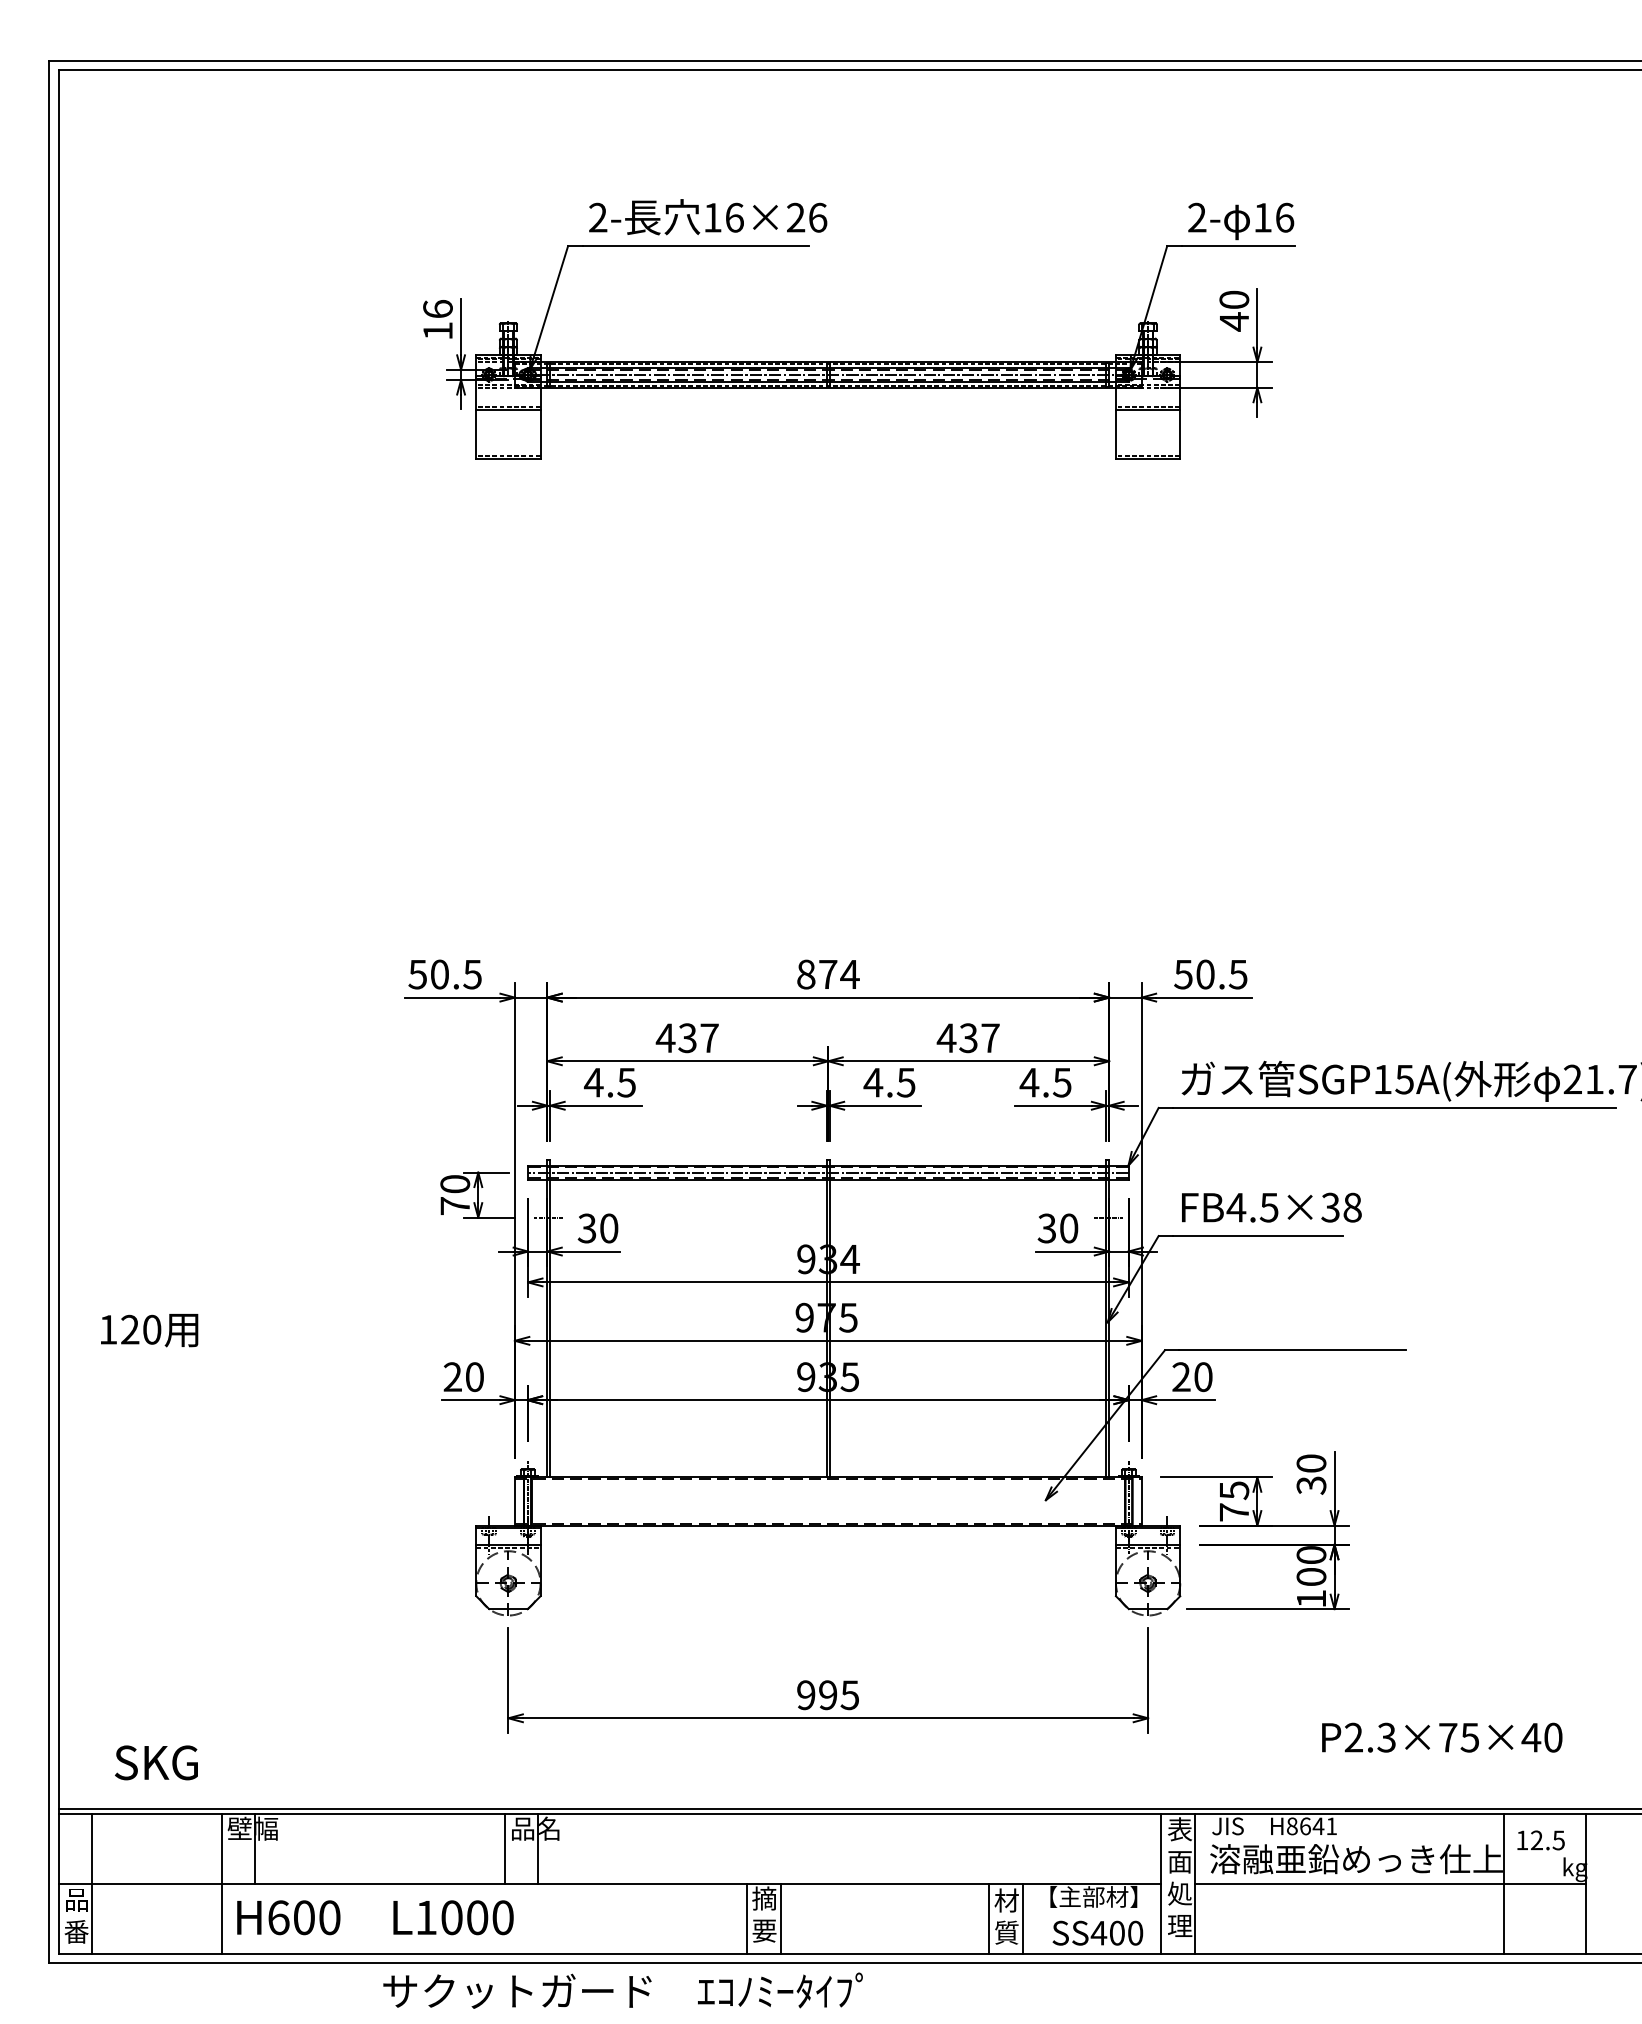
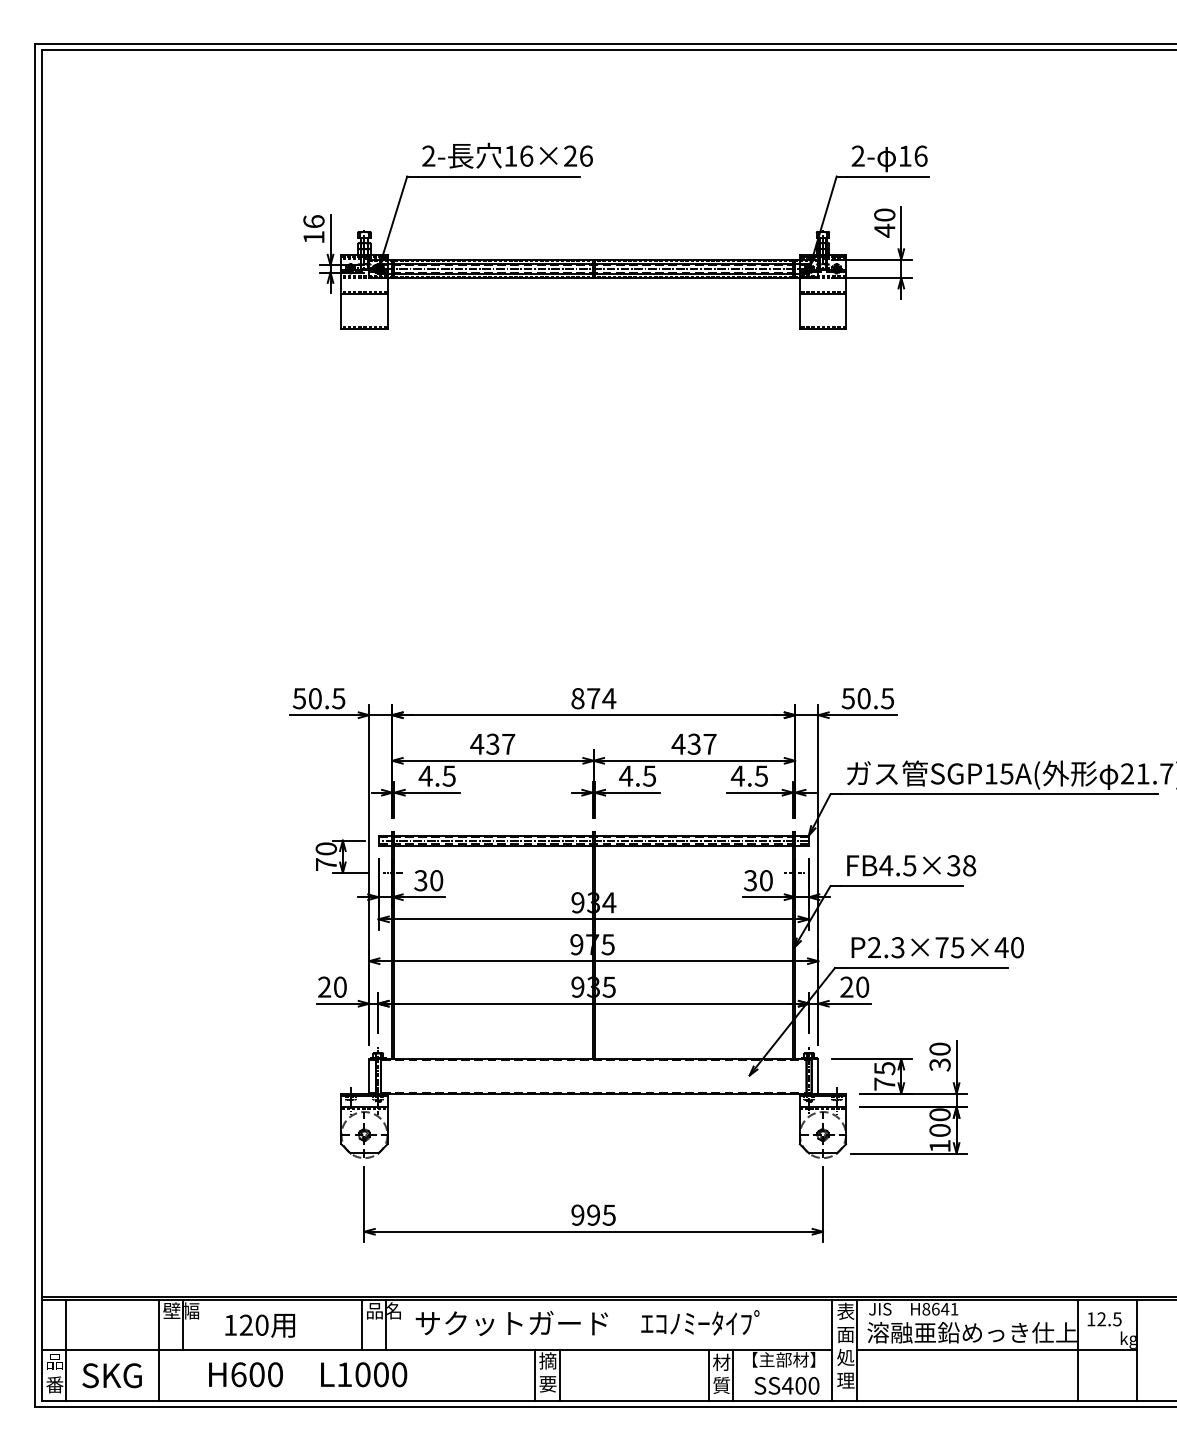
text: (148, 1330) -> (259, 1325), moved
text: (1441, 1737) -> (937, 947), moved
text: (155, 1762) -> (111, 1375), moved
text: (375, 1917) -> (308, 1374), moved
text: (622, 1989) -> (587, 1322), moved

